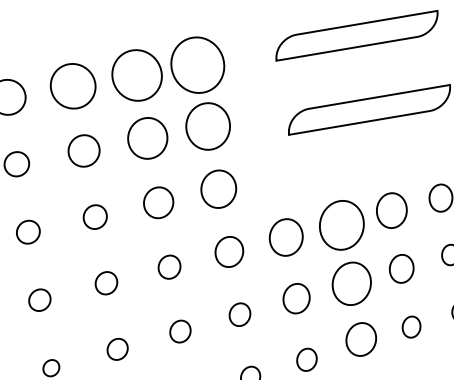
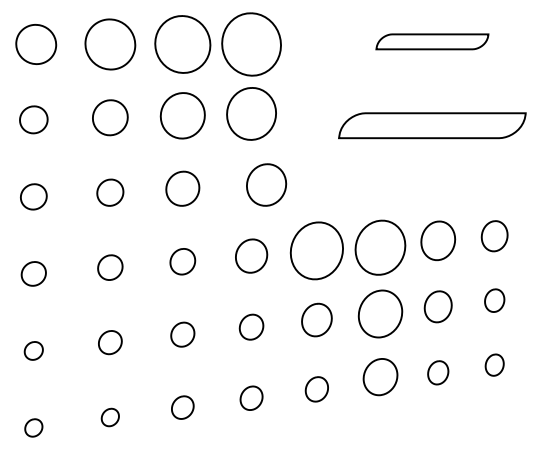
part: (357, 35) -> (432, 41), size x0.6
part: (218, 188) -> (266, 184), moved
part: (285, 237) -> (316, 250), size x1.4

